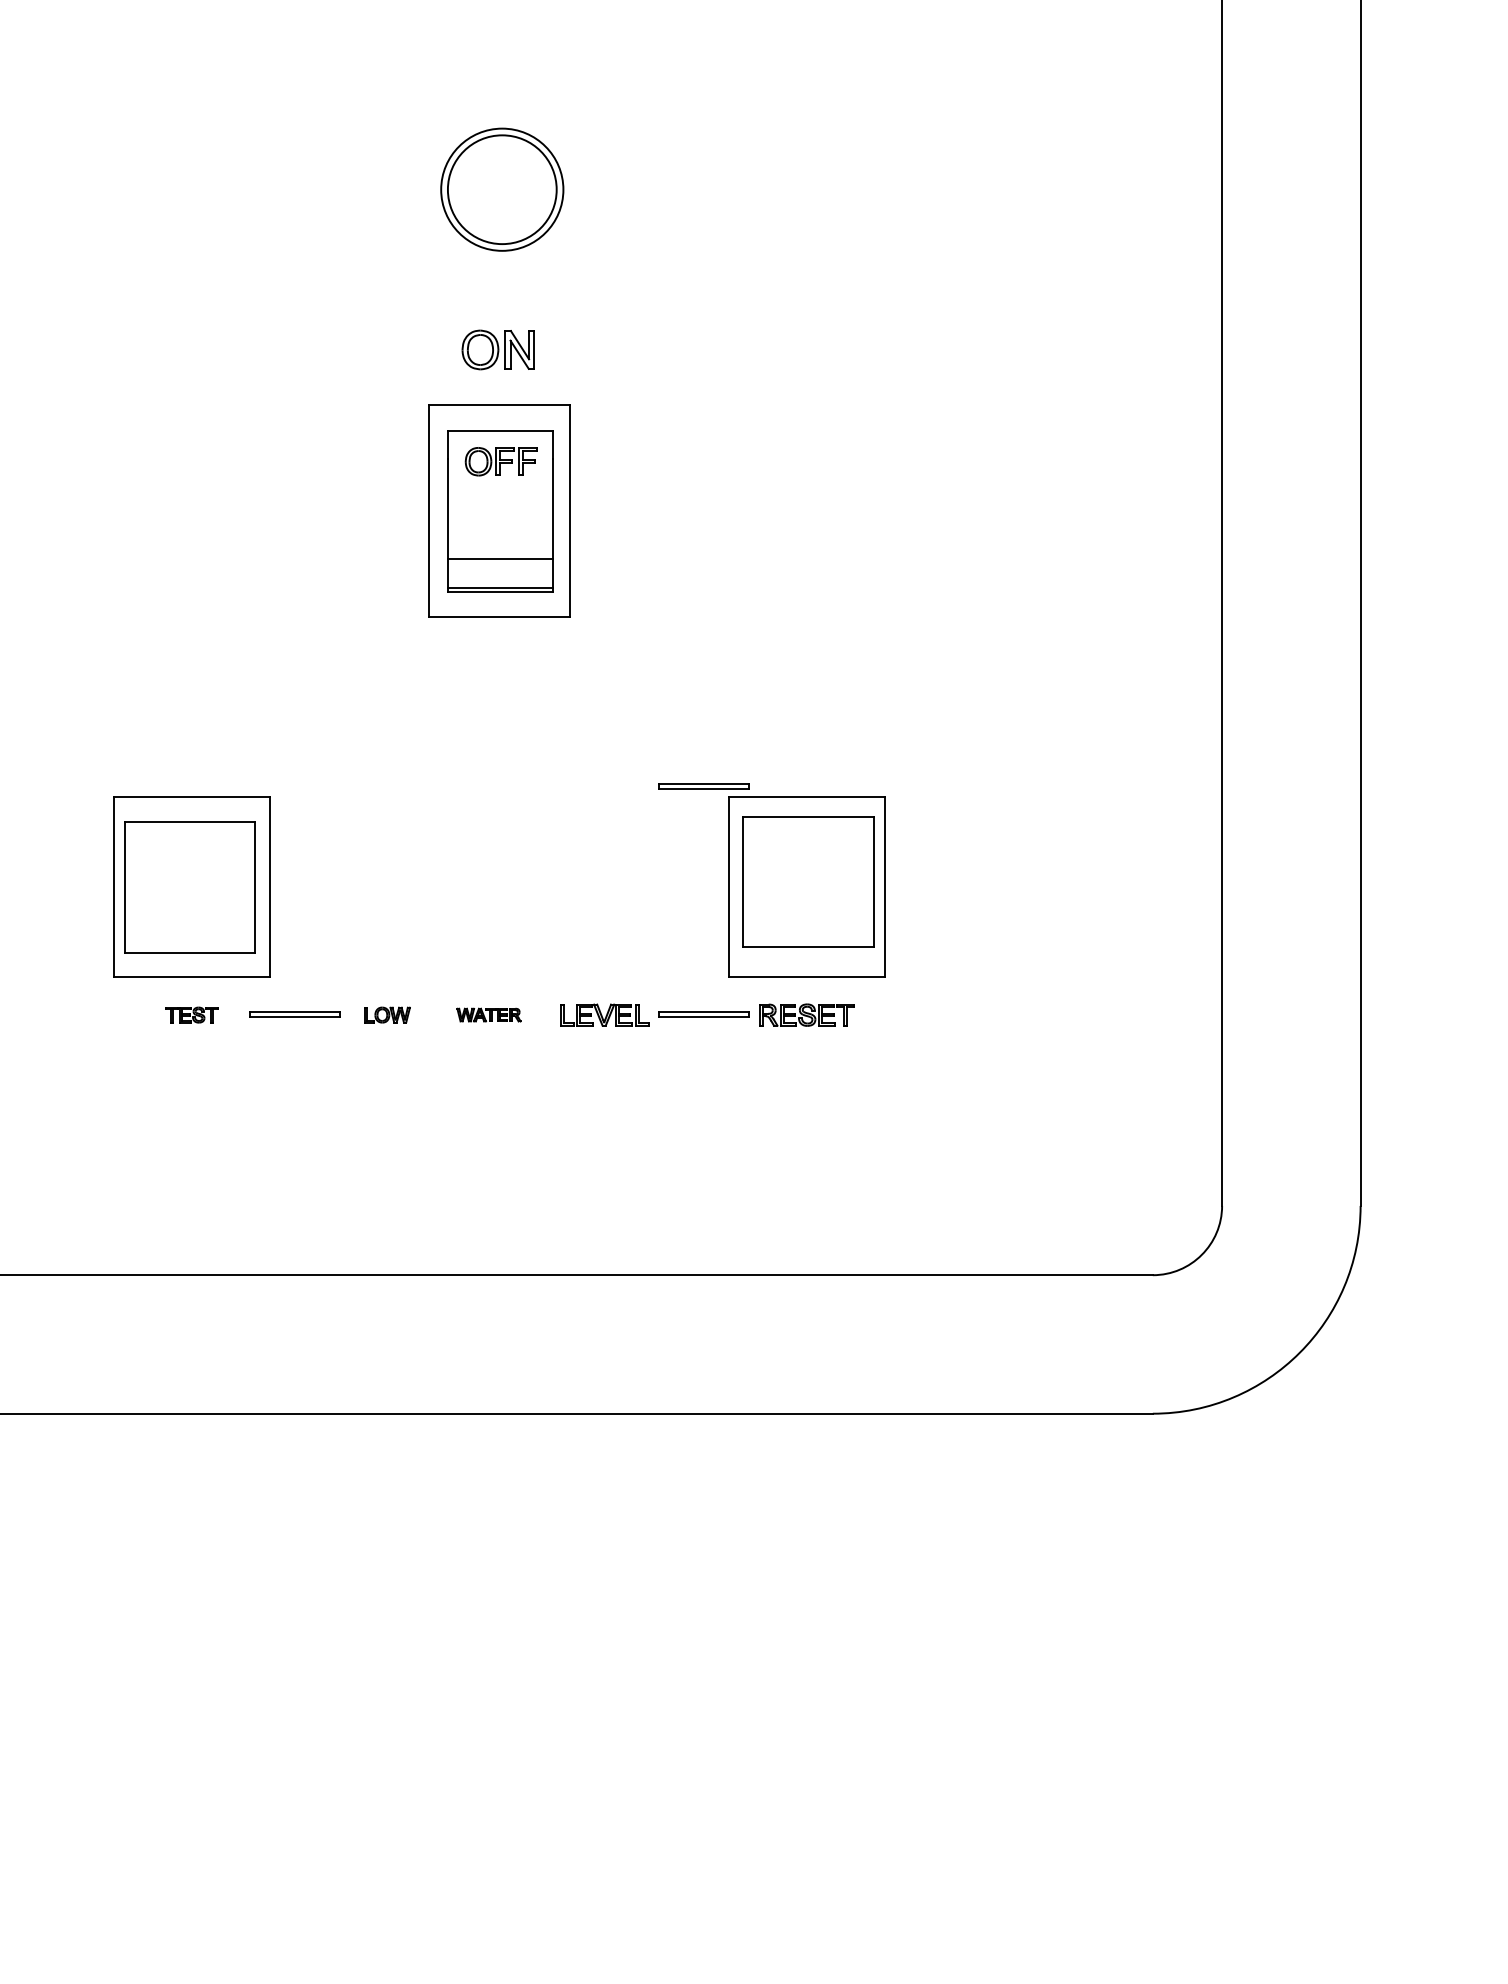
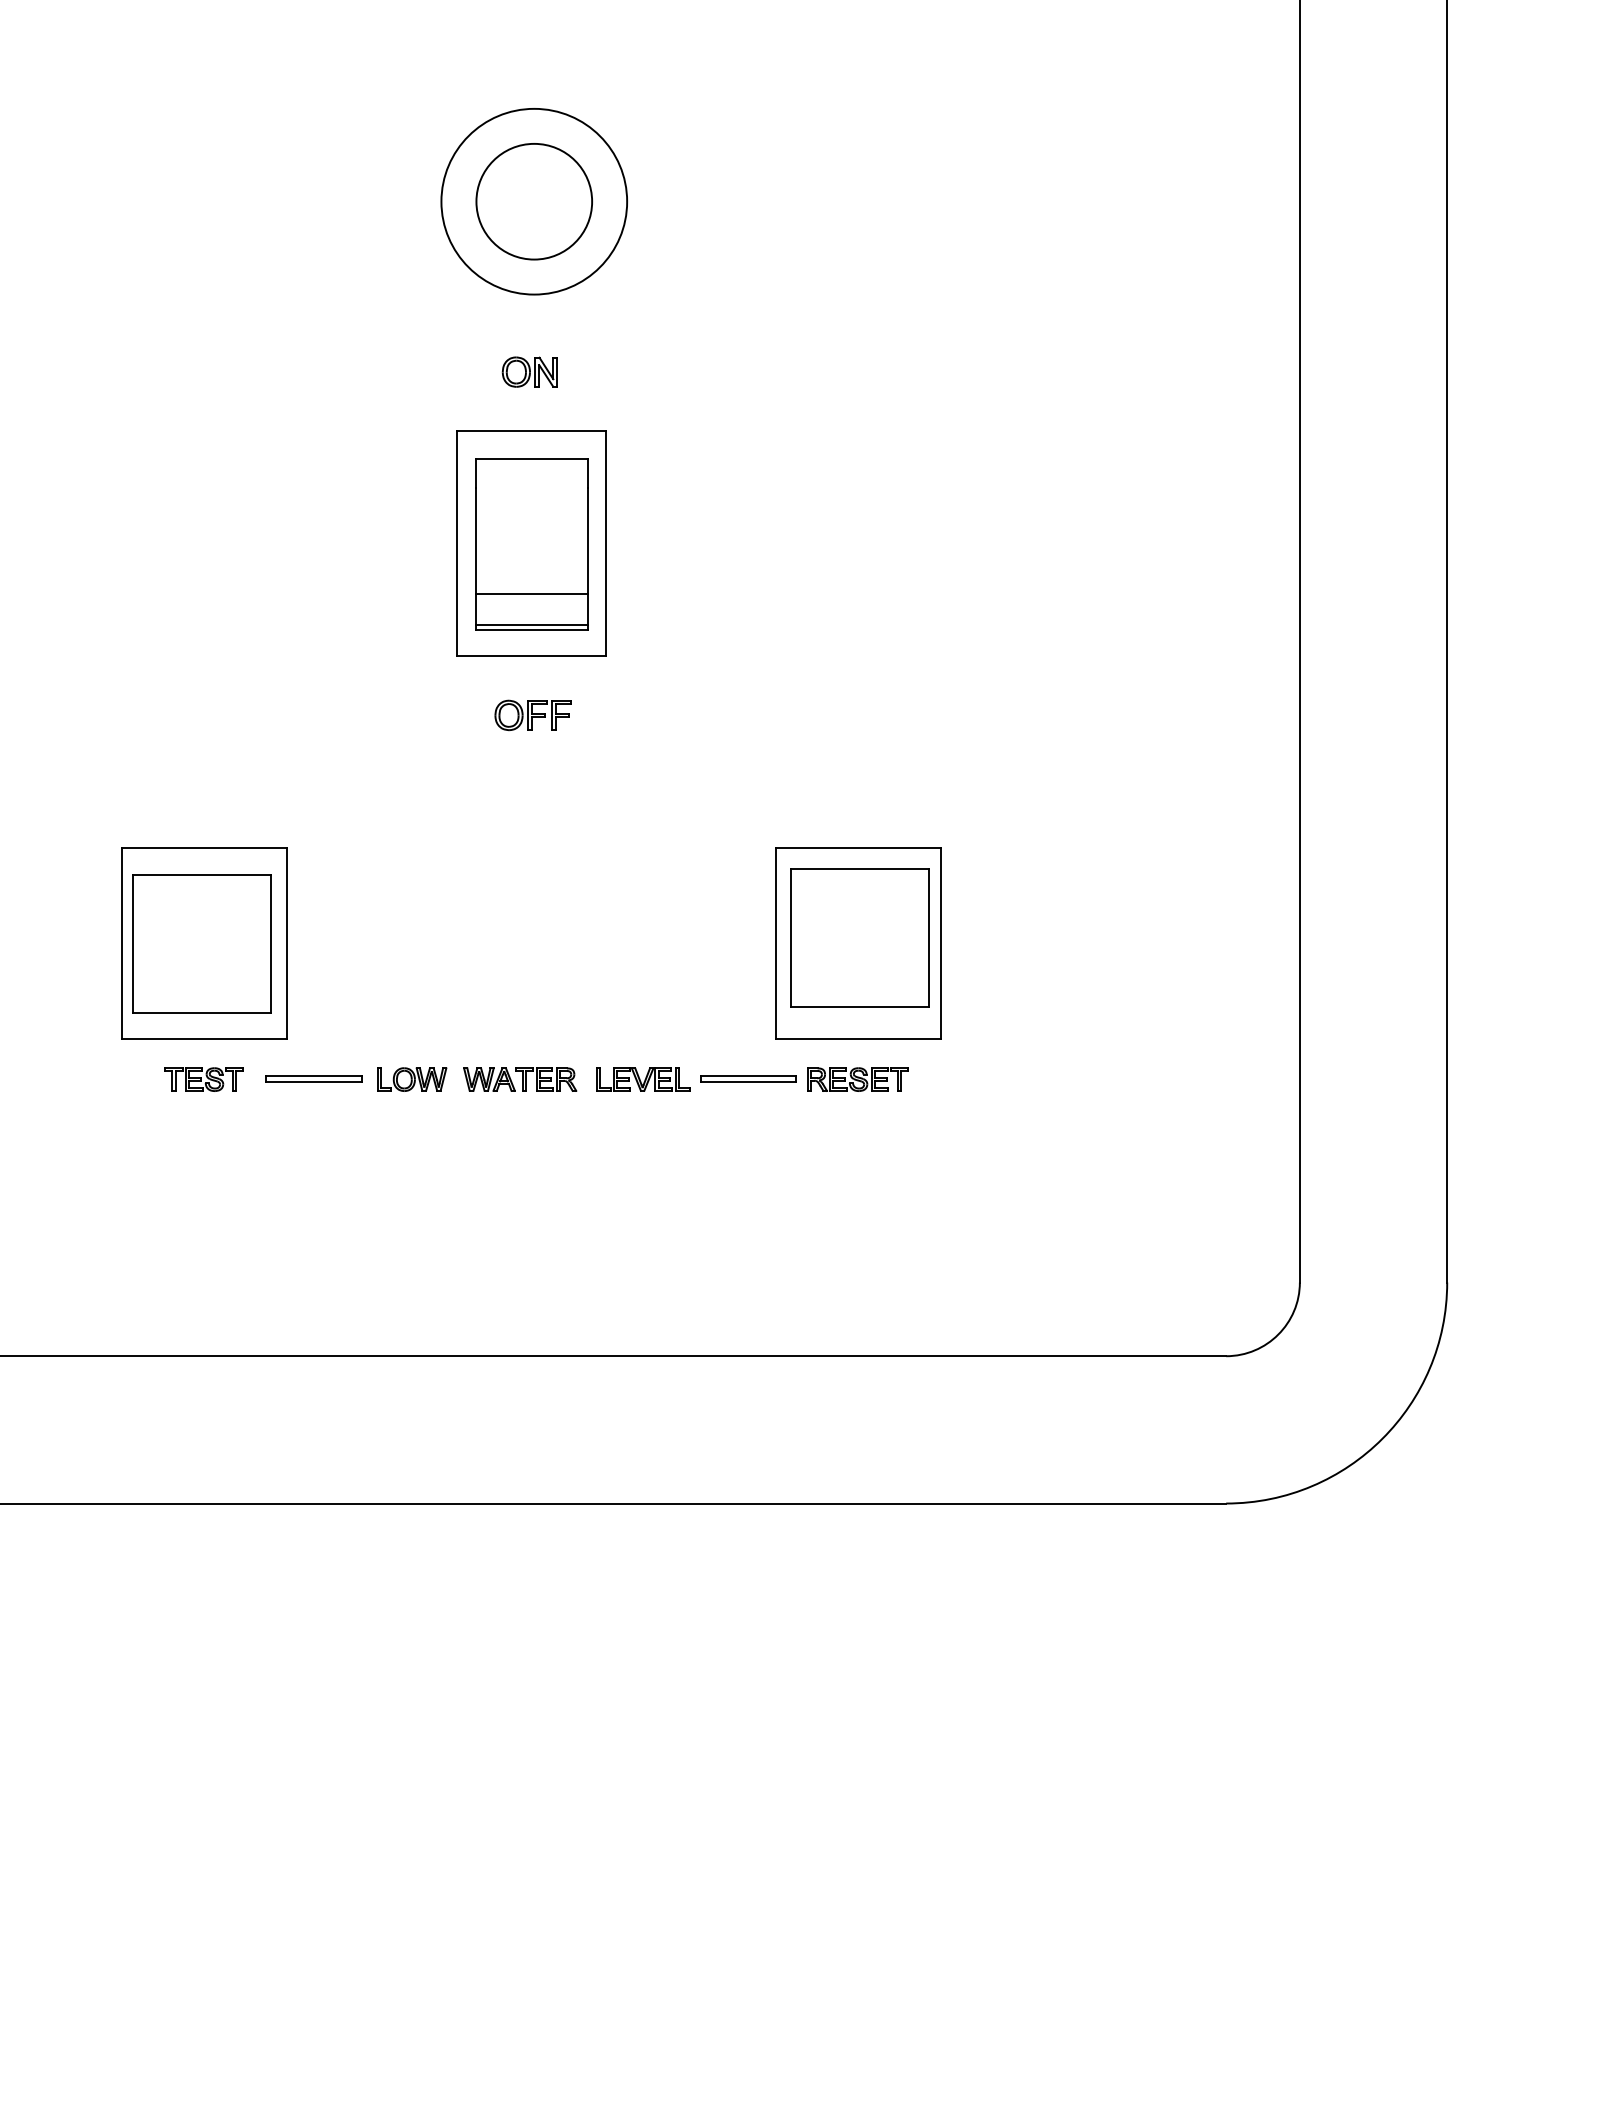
circle: (502, 189) -> (534, 201), size x1.43
part: (497, 349) -> (529, 371), size x0.71
part: (500, 461) -> (532, 715), moved
part: (703, 786) -> (748, 836), removed
part: (191, 1014) -> (203, 1078), size x1.43
part: (387, 1014) -> (412, 1078), size x1.43
part: (488, 1014) -> (519, 1078), size x1.67

